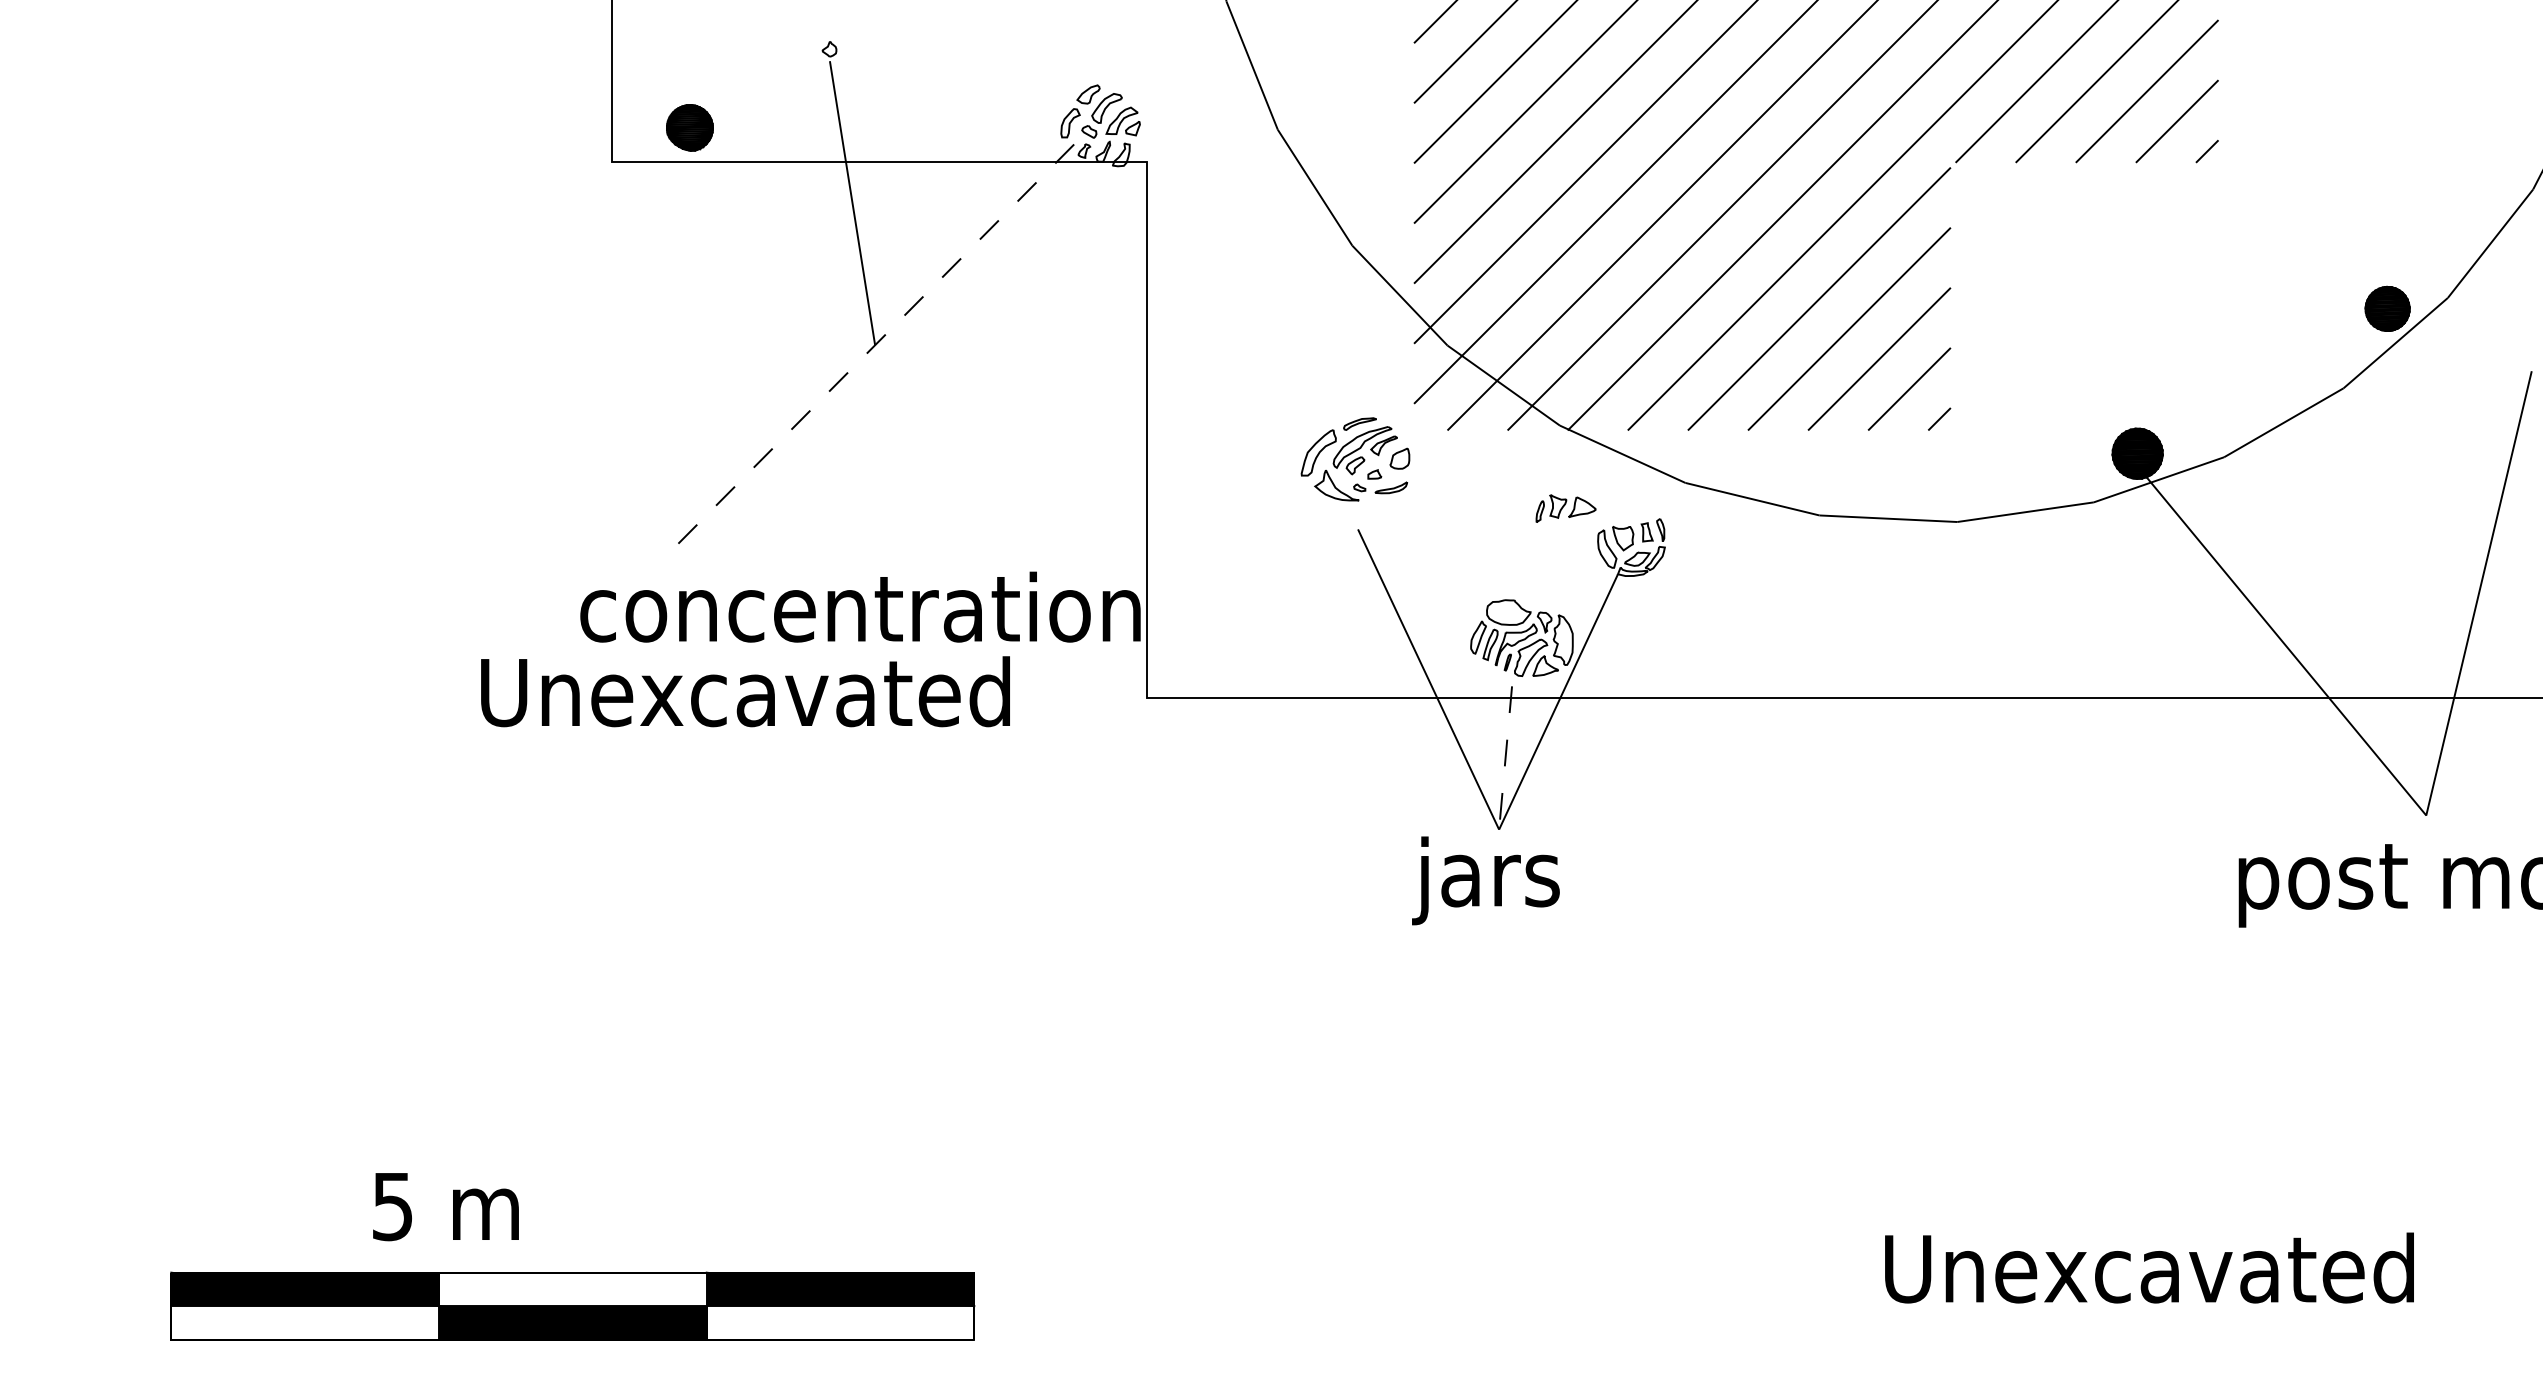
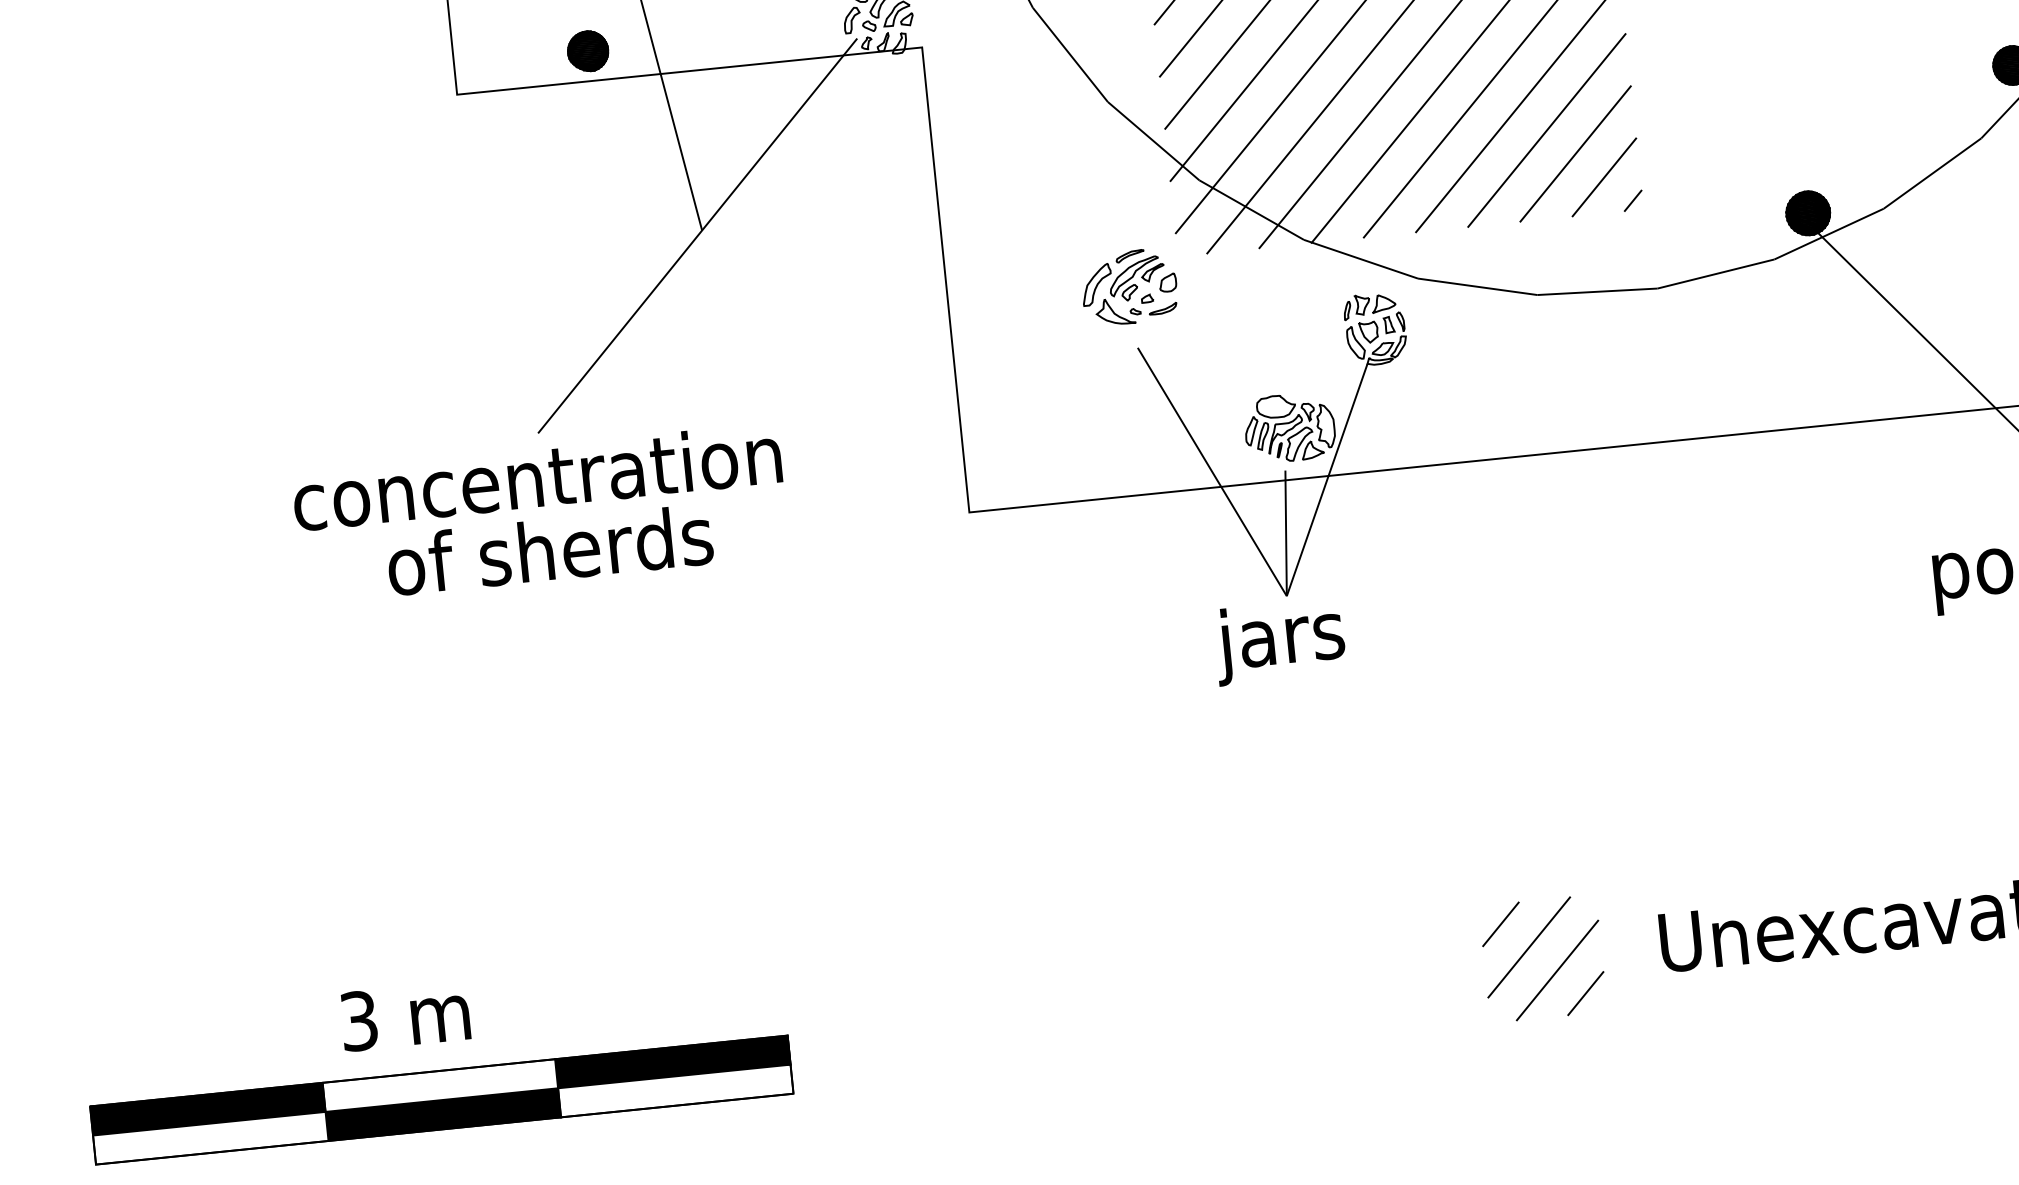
part: (689, 127) -> (587, 51), moved
line: (869, 350) -> (697, 235), dashed -> solid
part: (1565, 508) -> (1369, 306), moved
text: (860, 606) -> (537, 476), moved
text: (743, 691) -> (618, 542), Unexcavated -> of sherds
line: (1505, 758) -> (1286, 533), dashed -> solid
text: (392, 1205) -> (358, 1020), 5 -> 3
part: (1735, 1258) -> (1529, 947), added
part: (572, 1305) -> (441, 1099), moved

